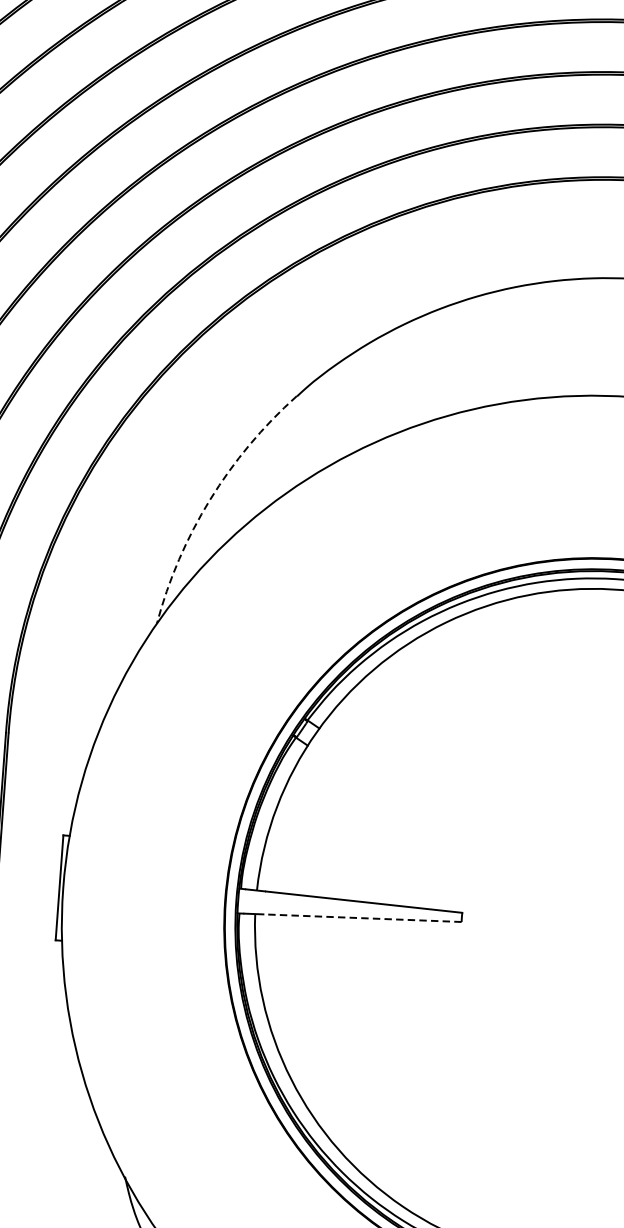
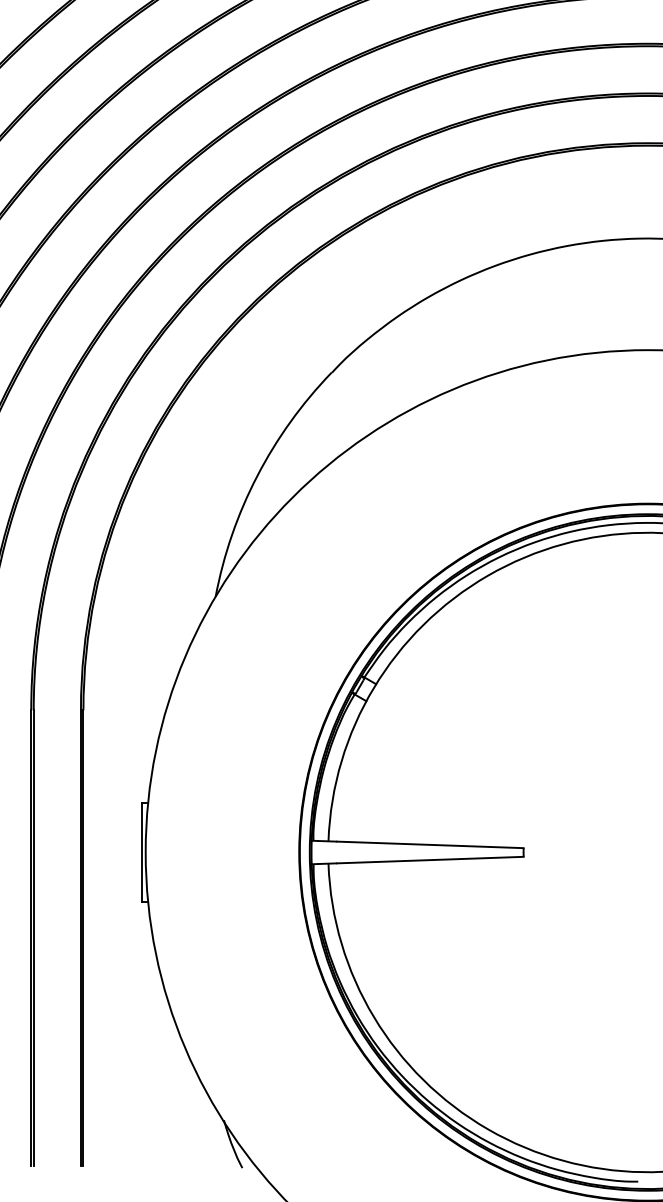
arc: (210, 500) -> (257, 476), dashed -> solid
line: (362, 918) -> (429, 860), dashed -> solid

